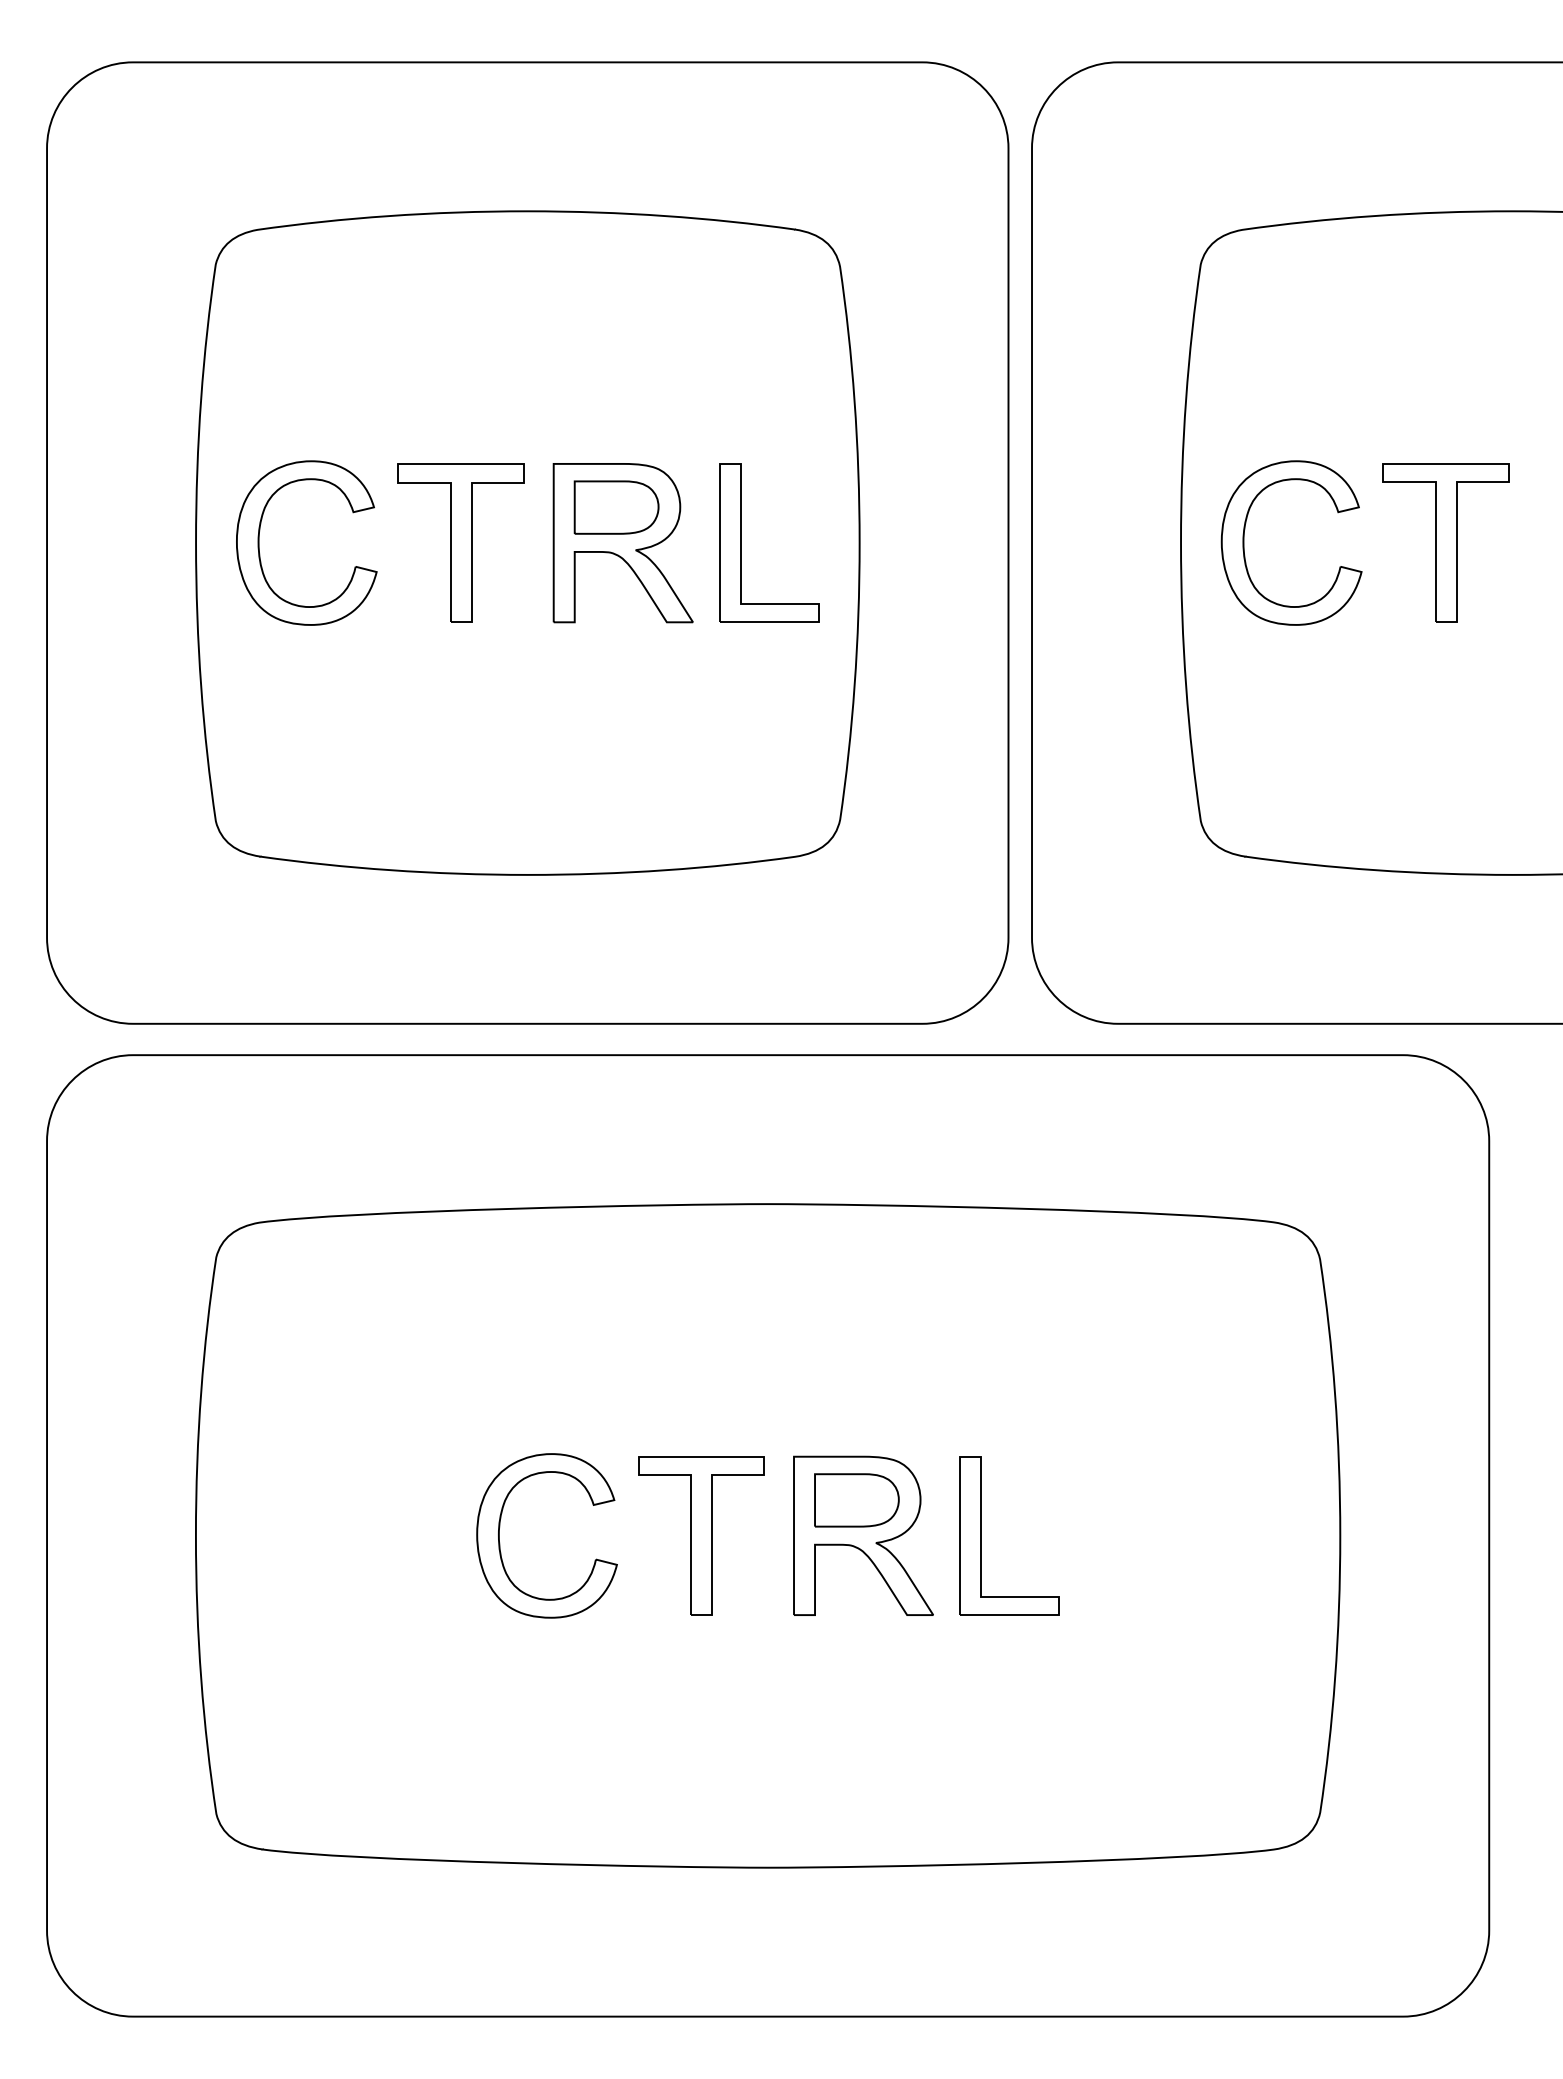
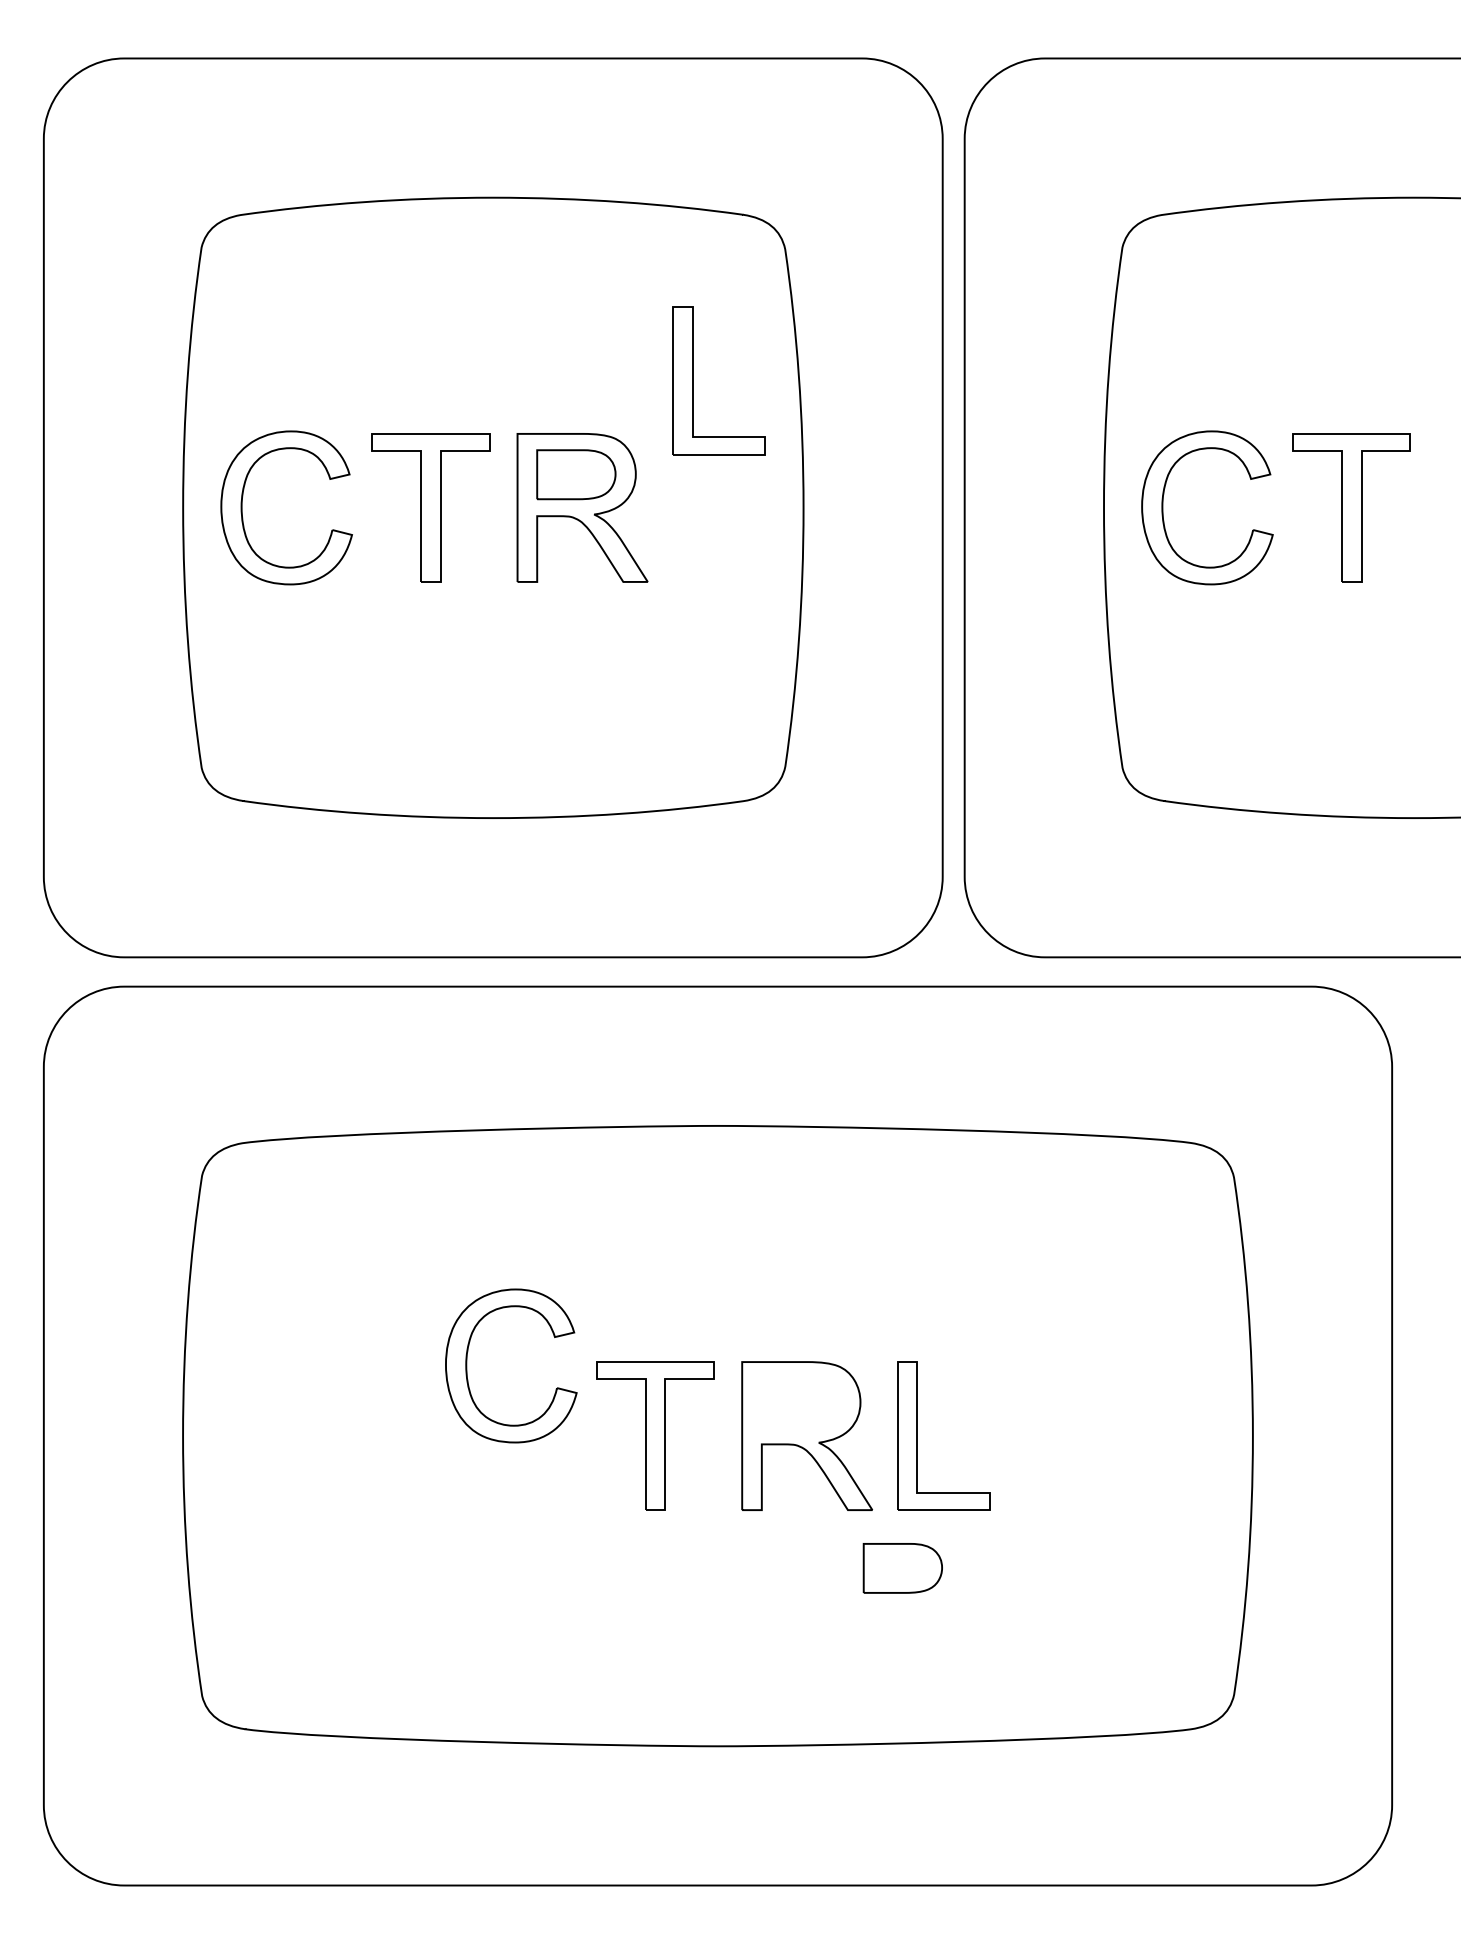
part: (741, 542) -> (693, 380), moved
part: (856, 1500) -> (902, 1568), moved
part: (500, 1527) -> (467, 1358), moved

